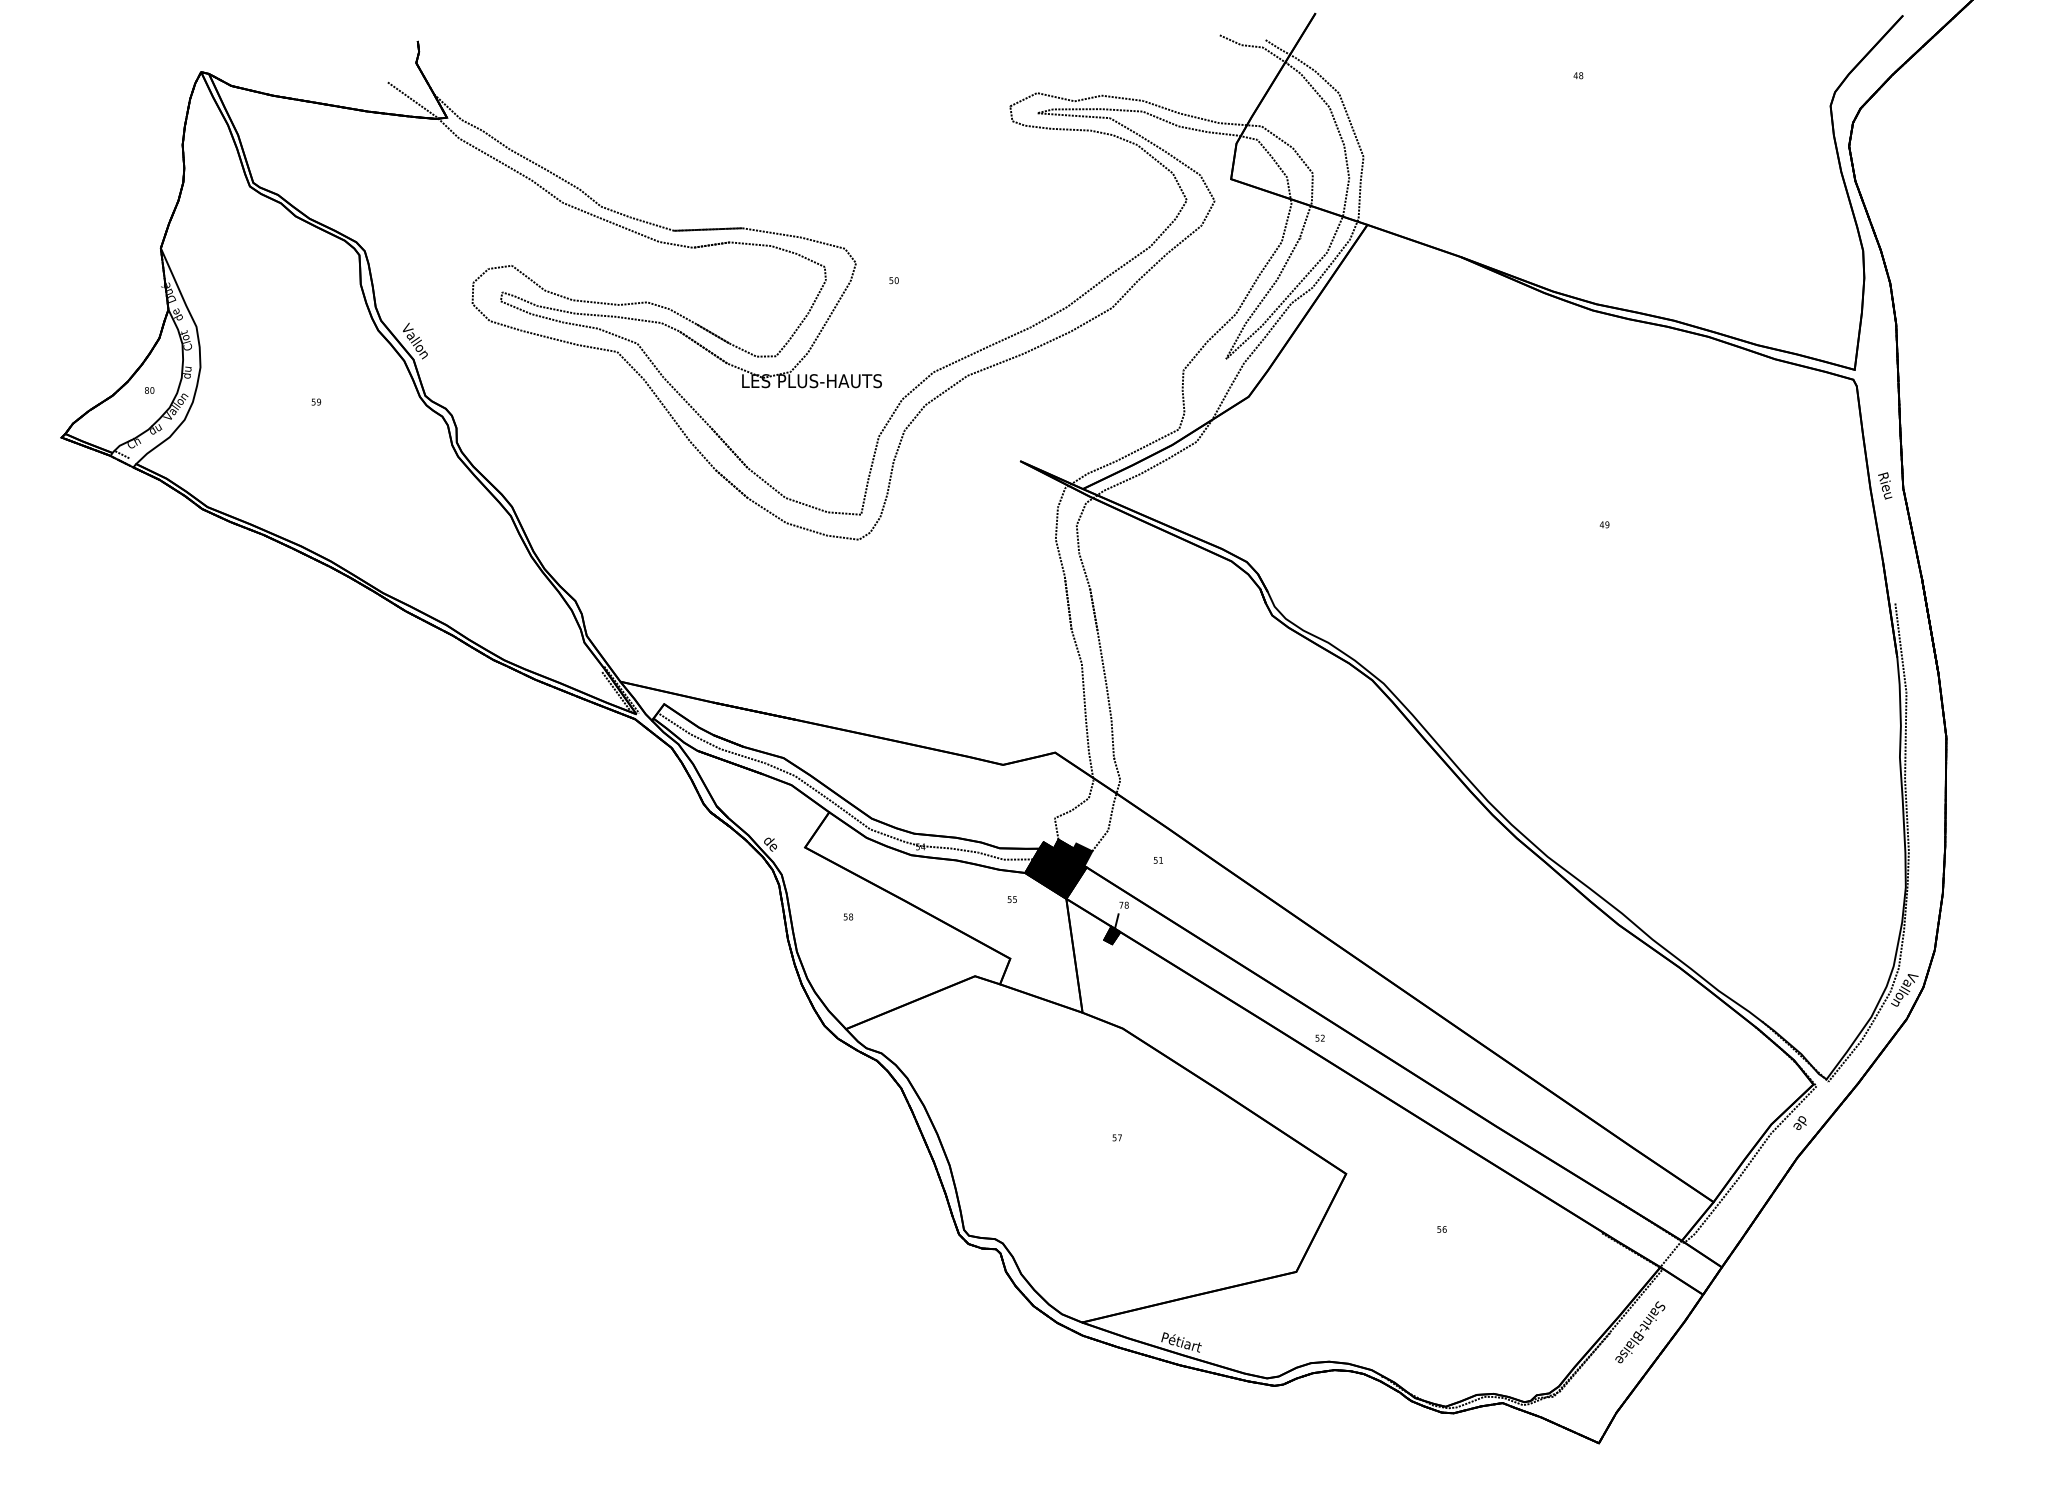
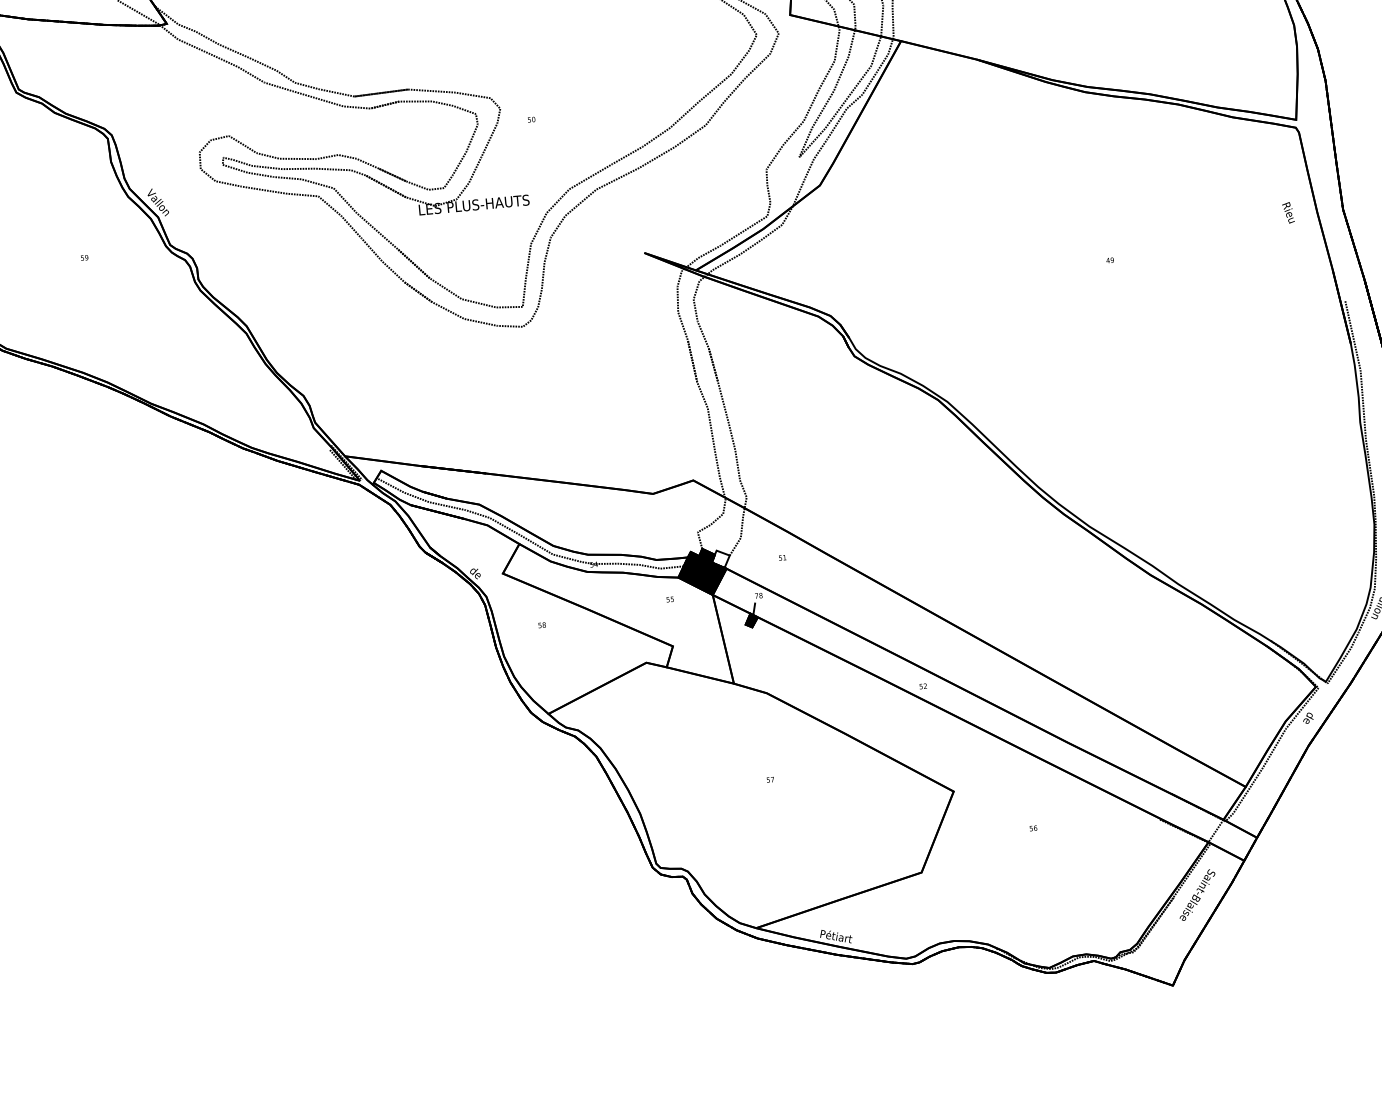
text: (1885, 485) -> (1288, 212), moved
fill: (1080, 854) -> (720, 558), removed

